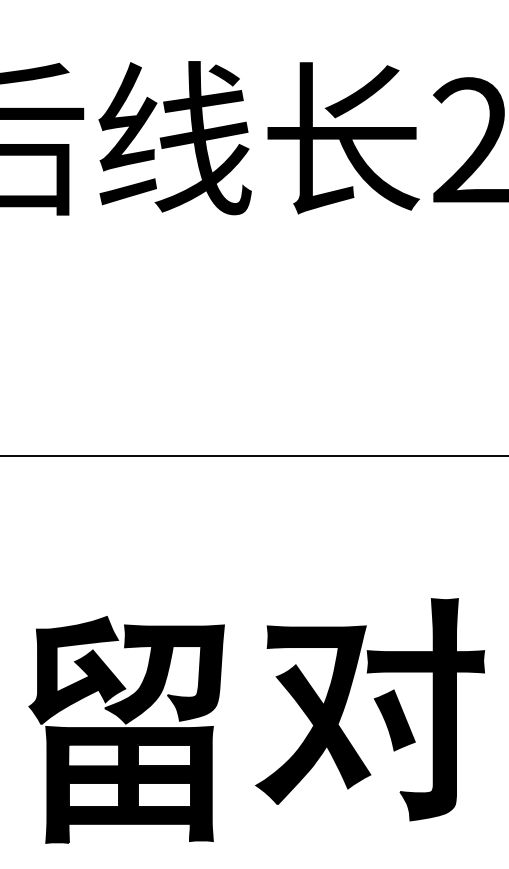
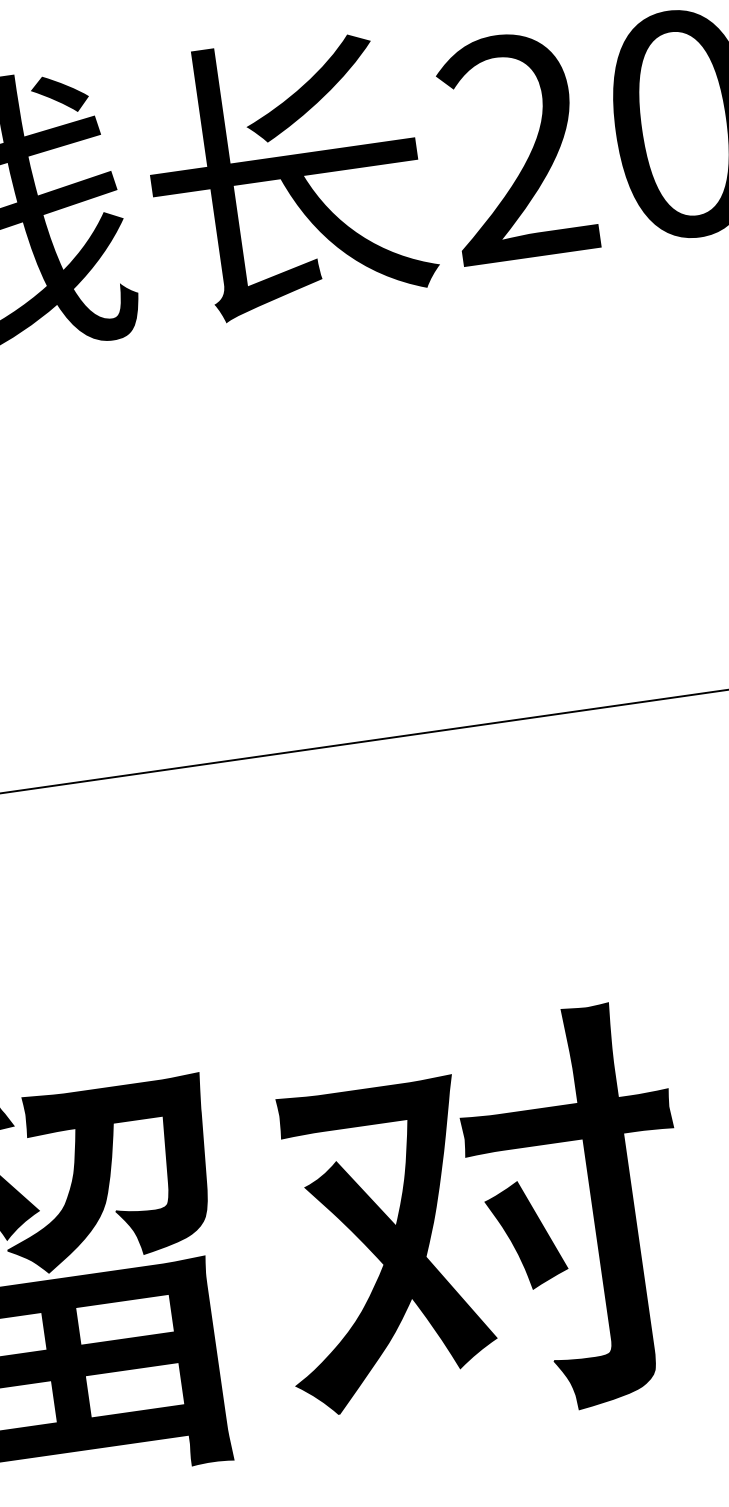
part: (377, 706) -> (492, 1214), moved

